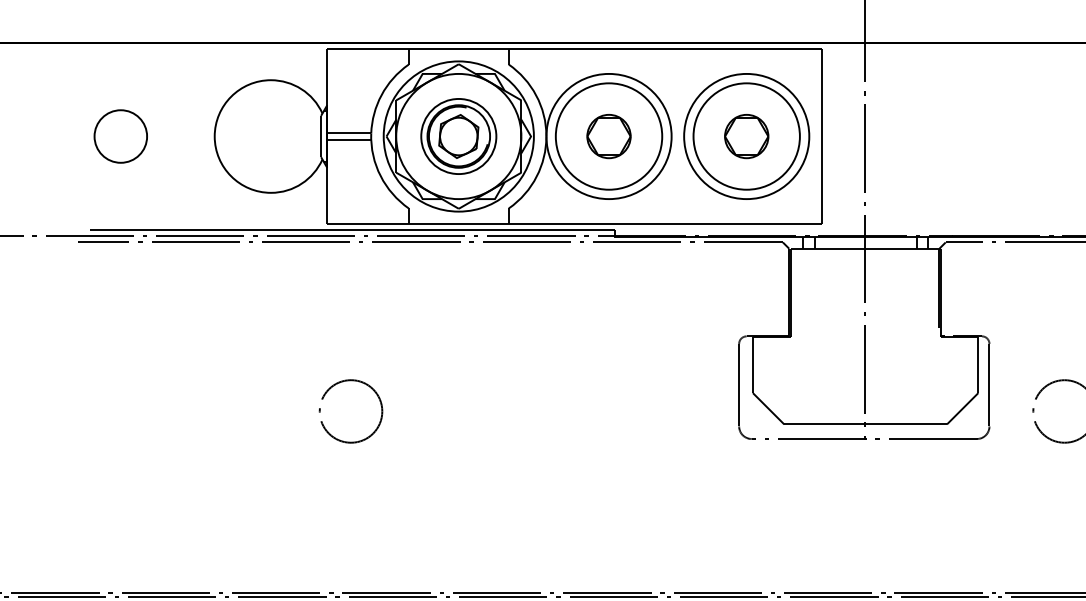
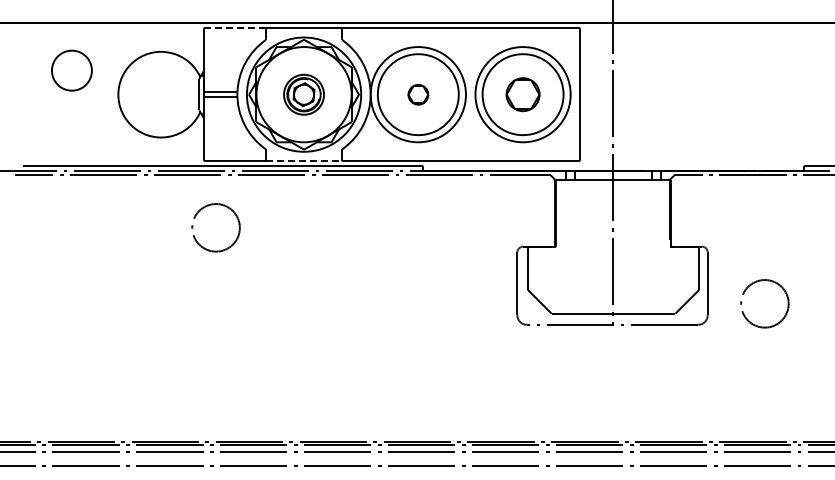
line: (368, 49) -> (235, 28), solid -> dashed
part: (120, 136) -> (71, 70), moved
part: (458, 136) -> (303, 94), size x0.7
part: (609, 136) -> (418, 94), size x0.6
line: (459, 224) -> (304, 161), solid -> dashed
part: (338, 384) -> (206, 207), moved

